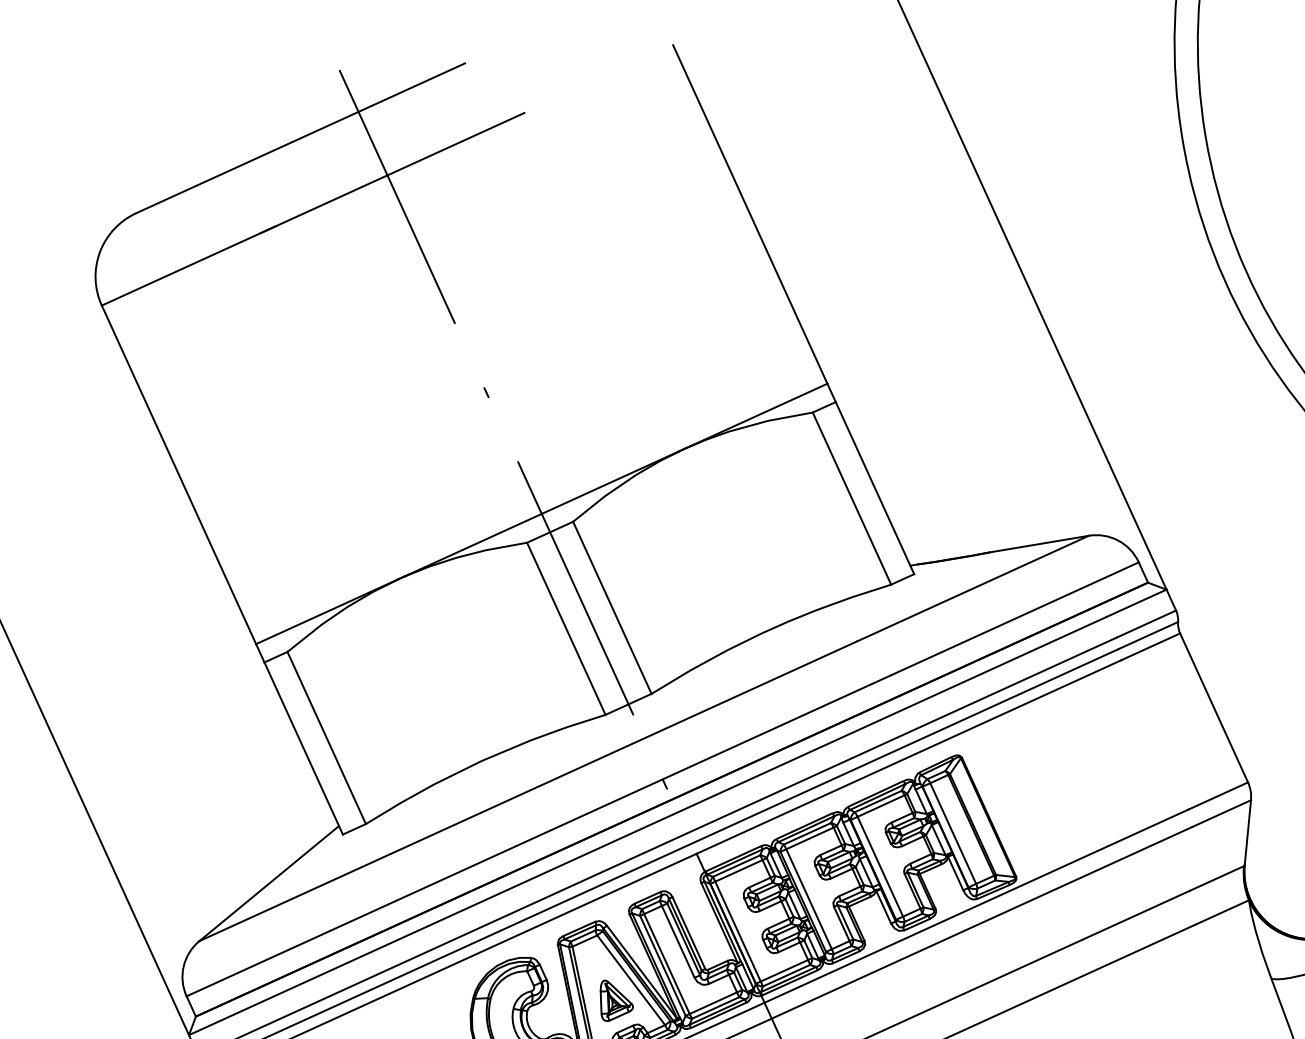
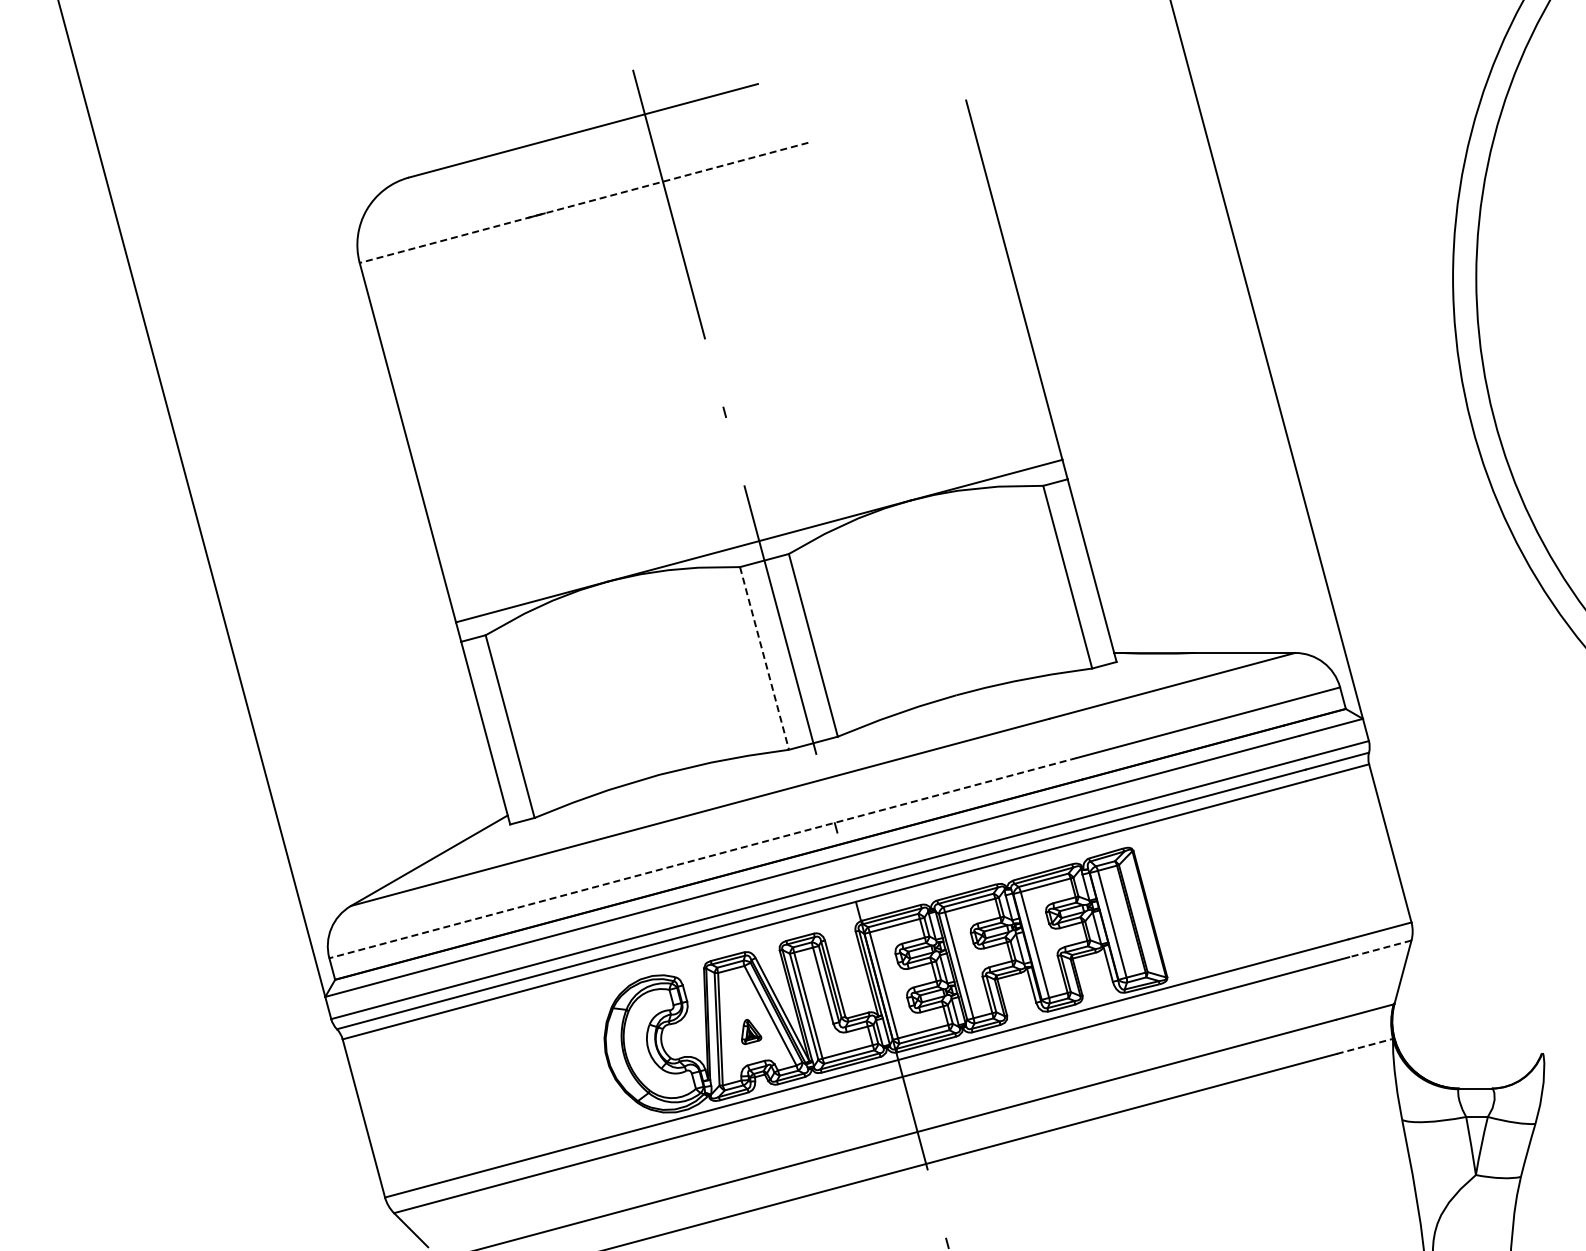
line: (312, 209) -> (583, 203), solid -> dashed
line: (566, 628) -> (764, 658), solid -> dashed
line: (1220, 814) -> (1379, 949), solid -> dashed
line: (538, 836) -> (702, 858), solid -> dashed
line: (1223, 912) -> (1365, 1046), solid -> dashed
part: (615, 998) -> (751, 1031), size x0.6

